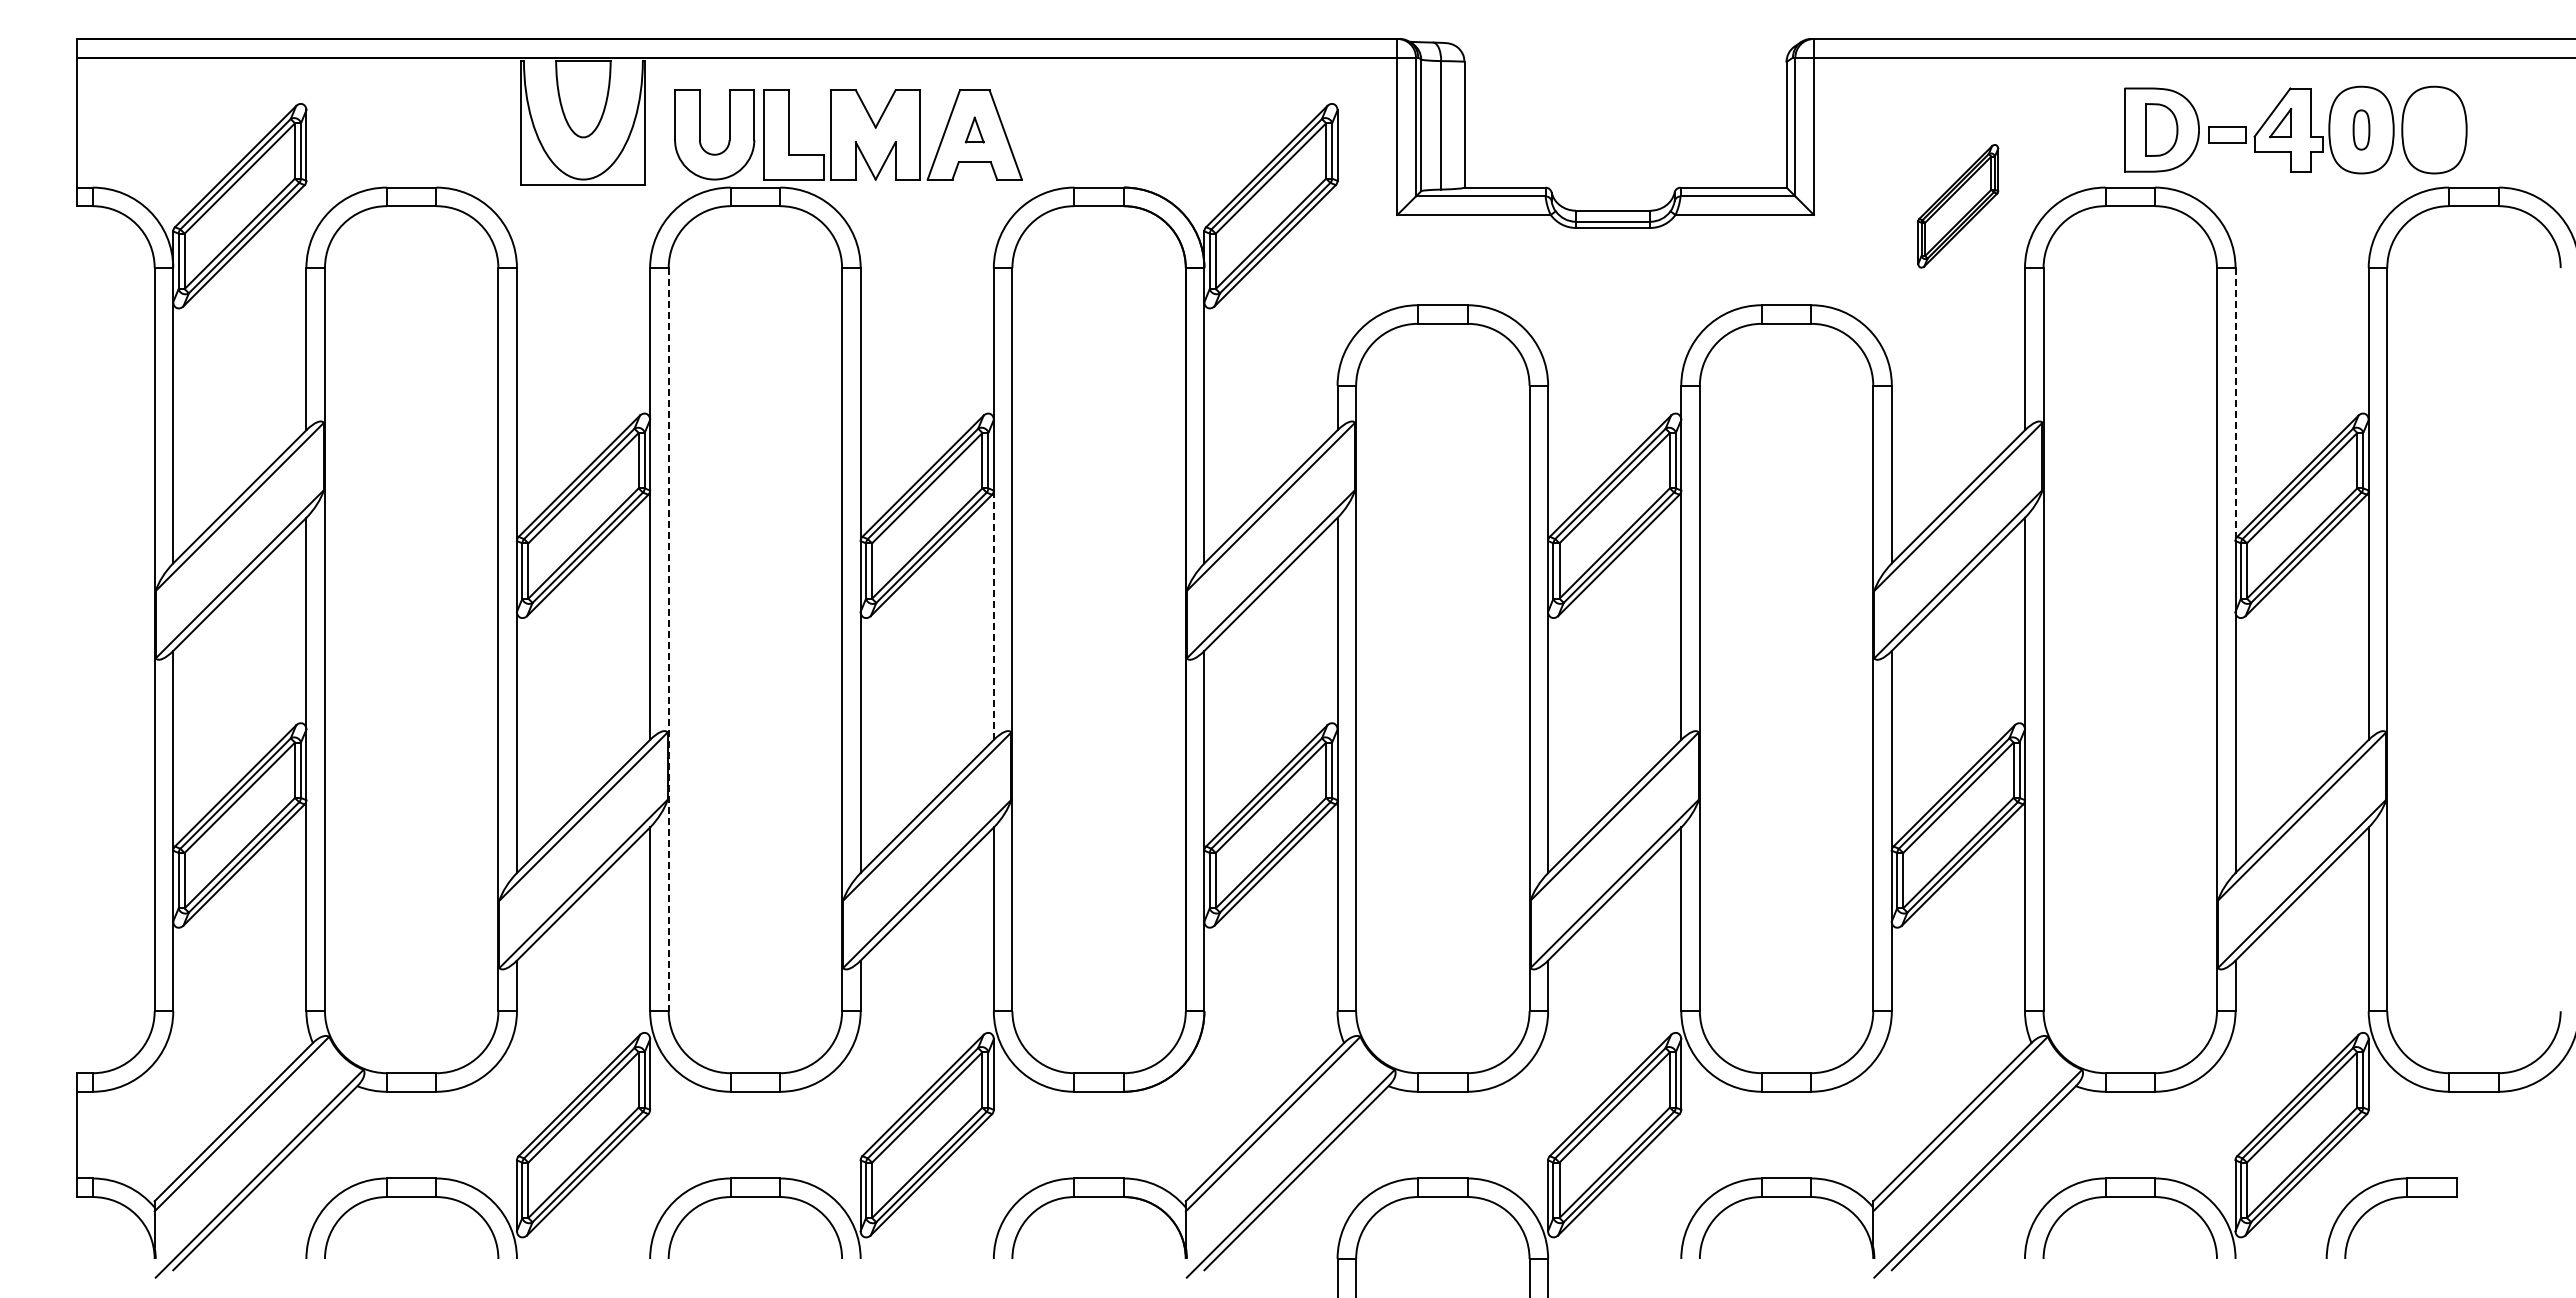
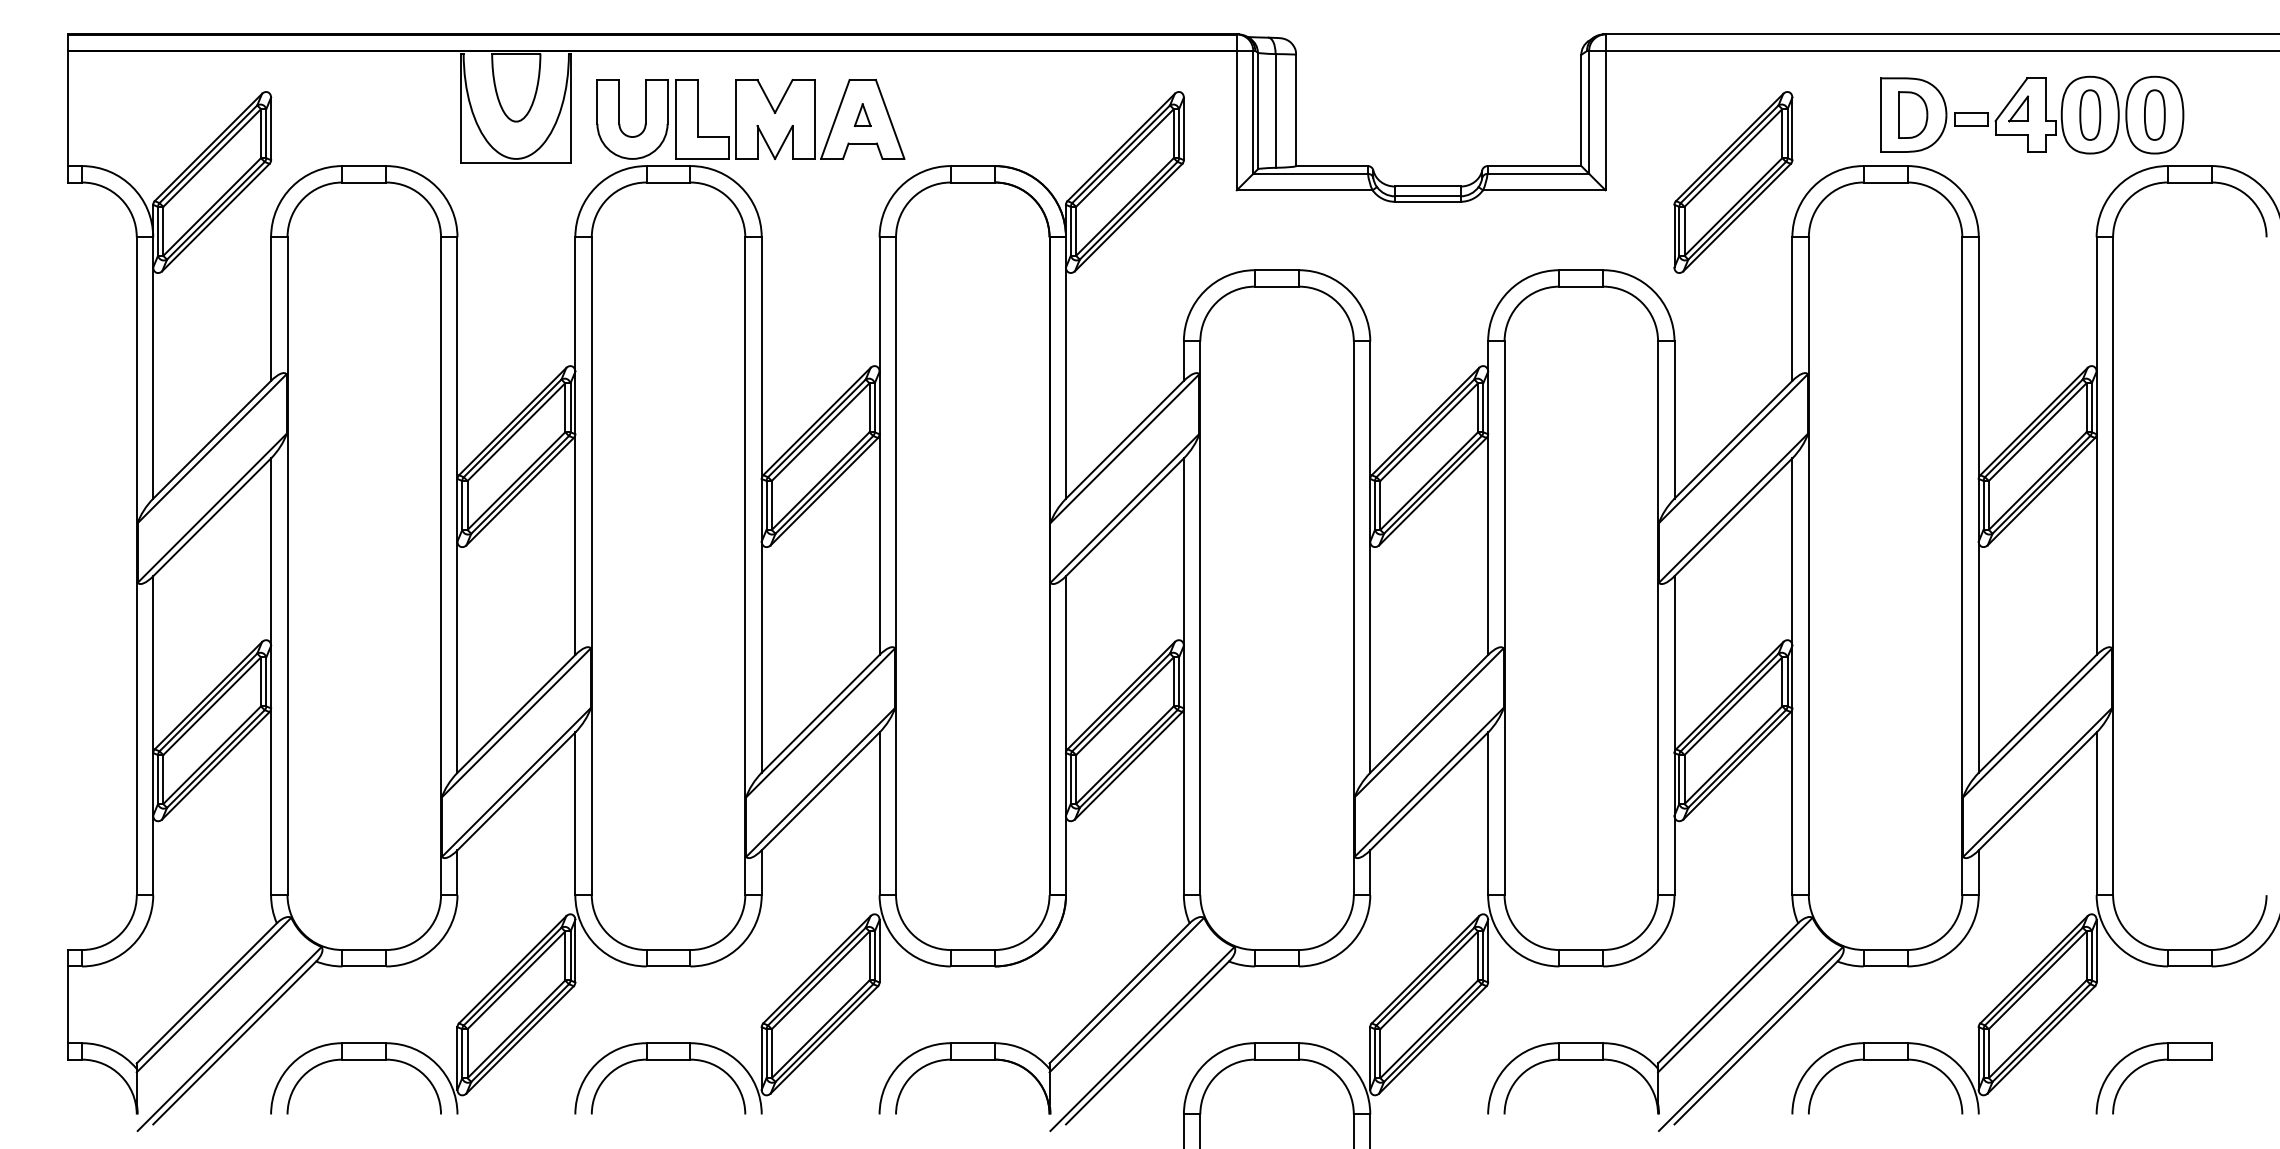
part: (2361, 129) -> (2090, 114), size x1.43
part: (2434, 129) -> (2154, 114), added
part: (1957, 206) -> (1732, 182), size x1.67
line: (2235, 405) -> (1978, 358), dashed -> solid
line: (993, 615) -> (879, 544), dashed -> solid
line: (668, 639) -> (591, 566), dashed -> solid
part: (2387, 1201) -> (2150, 1063), moved

